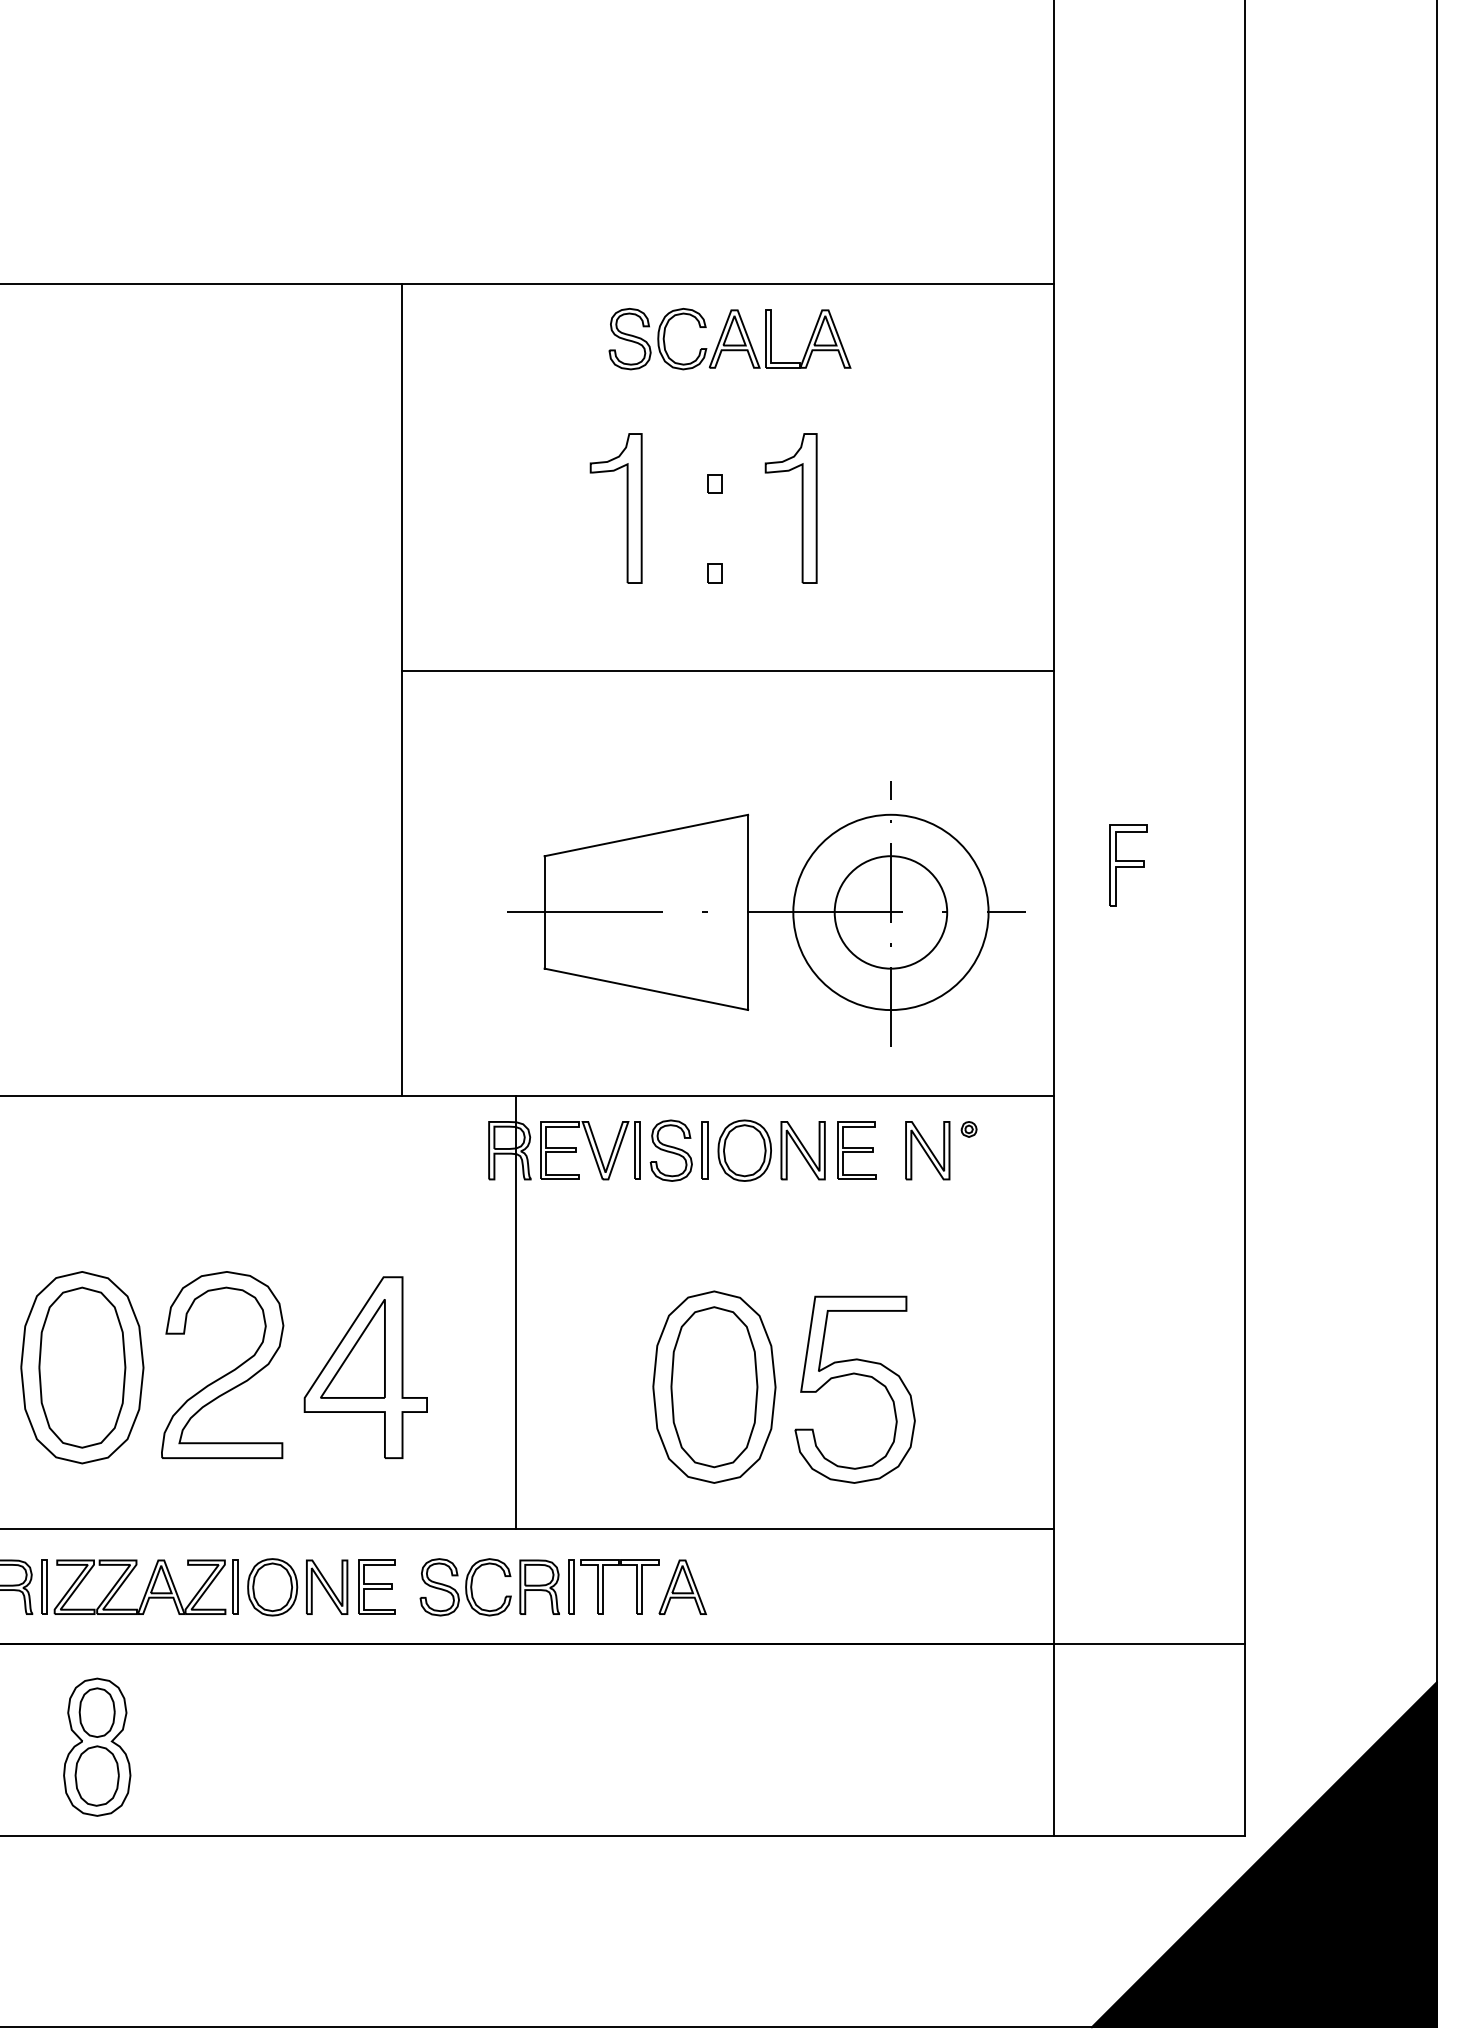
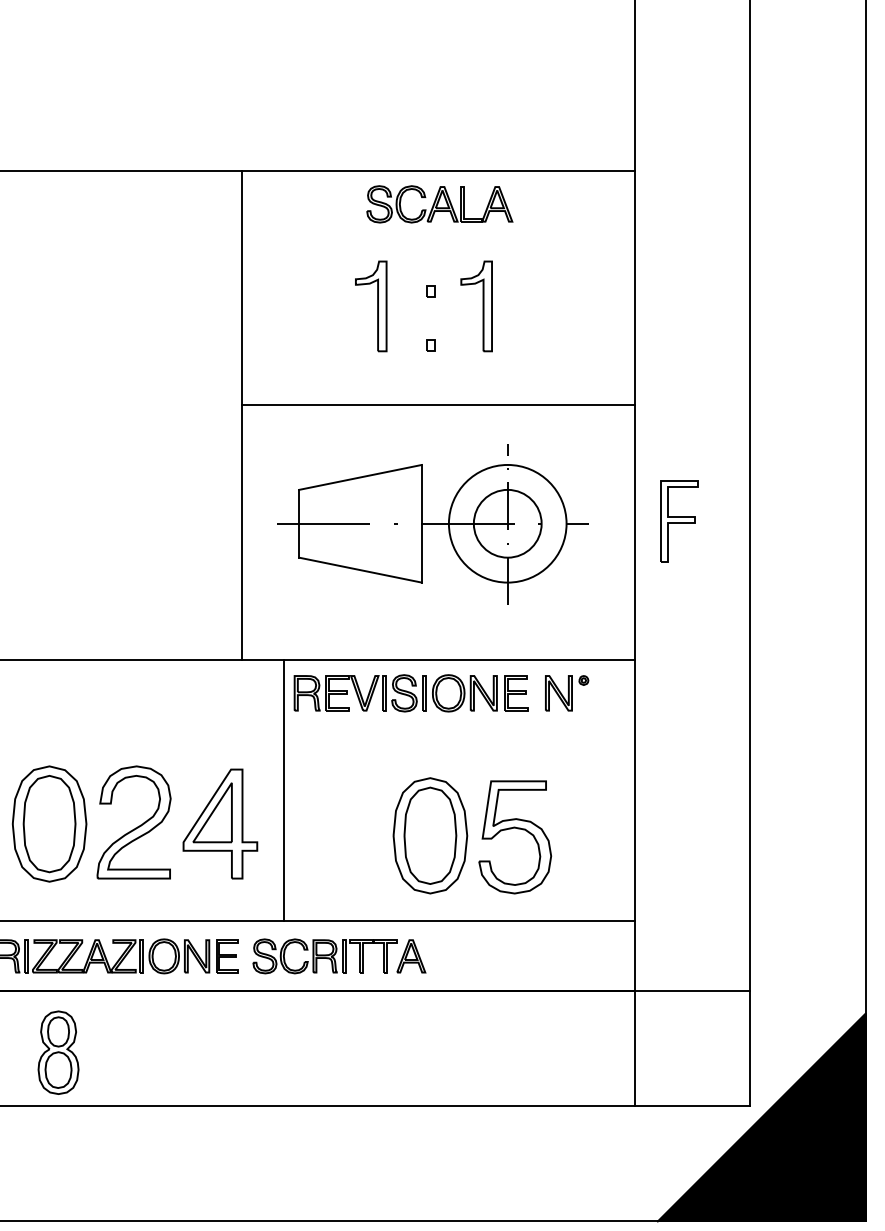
part: (1127, 865) -> (679, 521), size x1.67
part: (766, 913) -> (432, 524), moved
line: (515, 1311) -> (283, 790), moved

